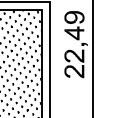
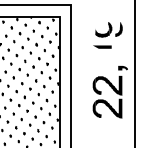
fill: (73, 16) -> (106, 26), removed
fill: (74, 33) -> (107, 51), removed

